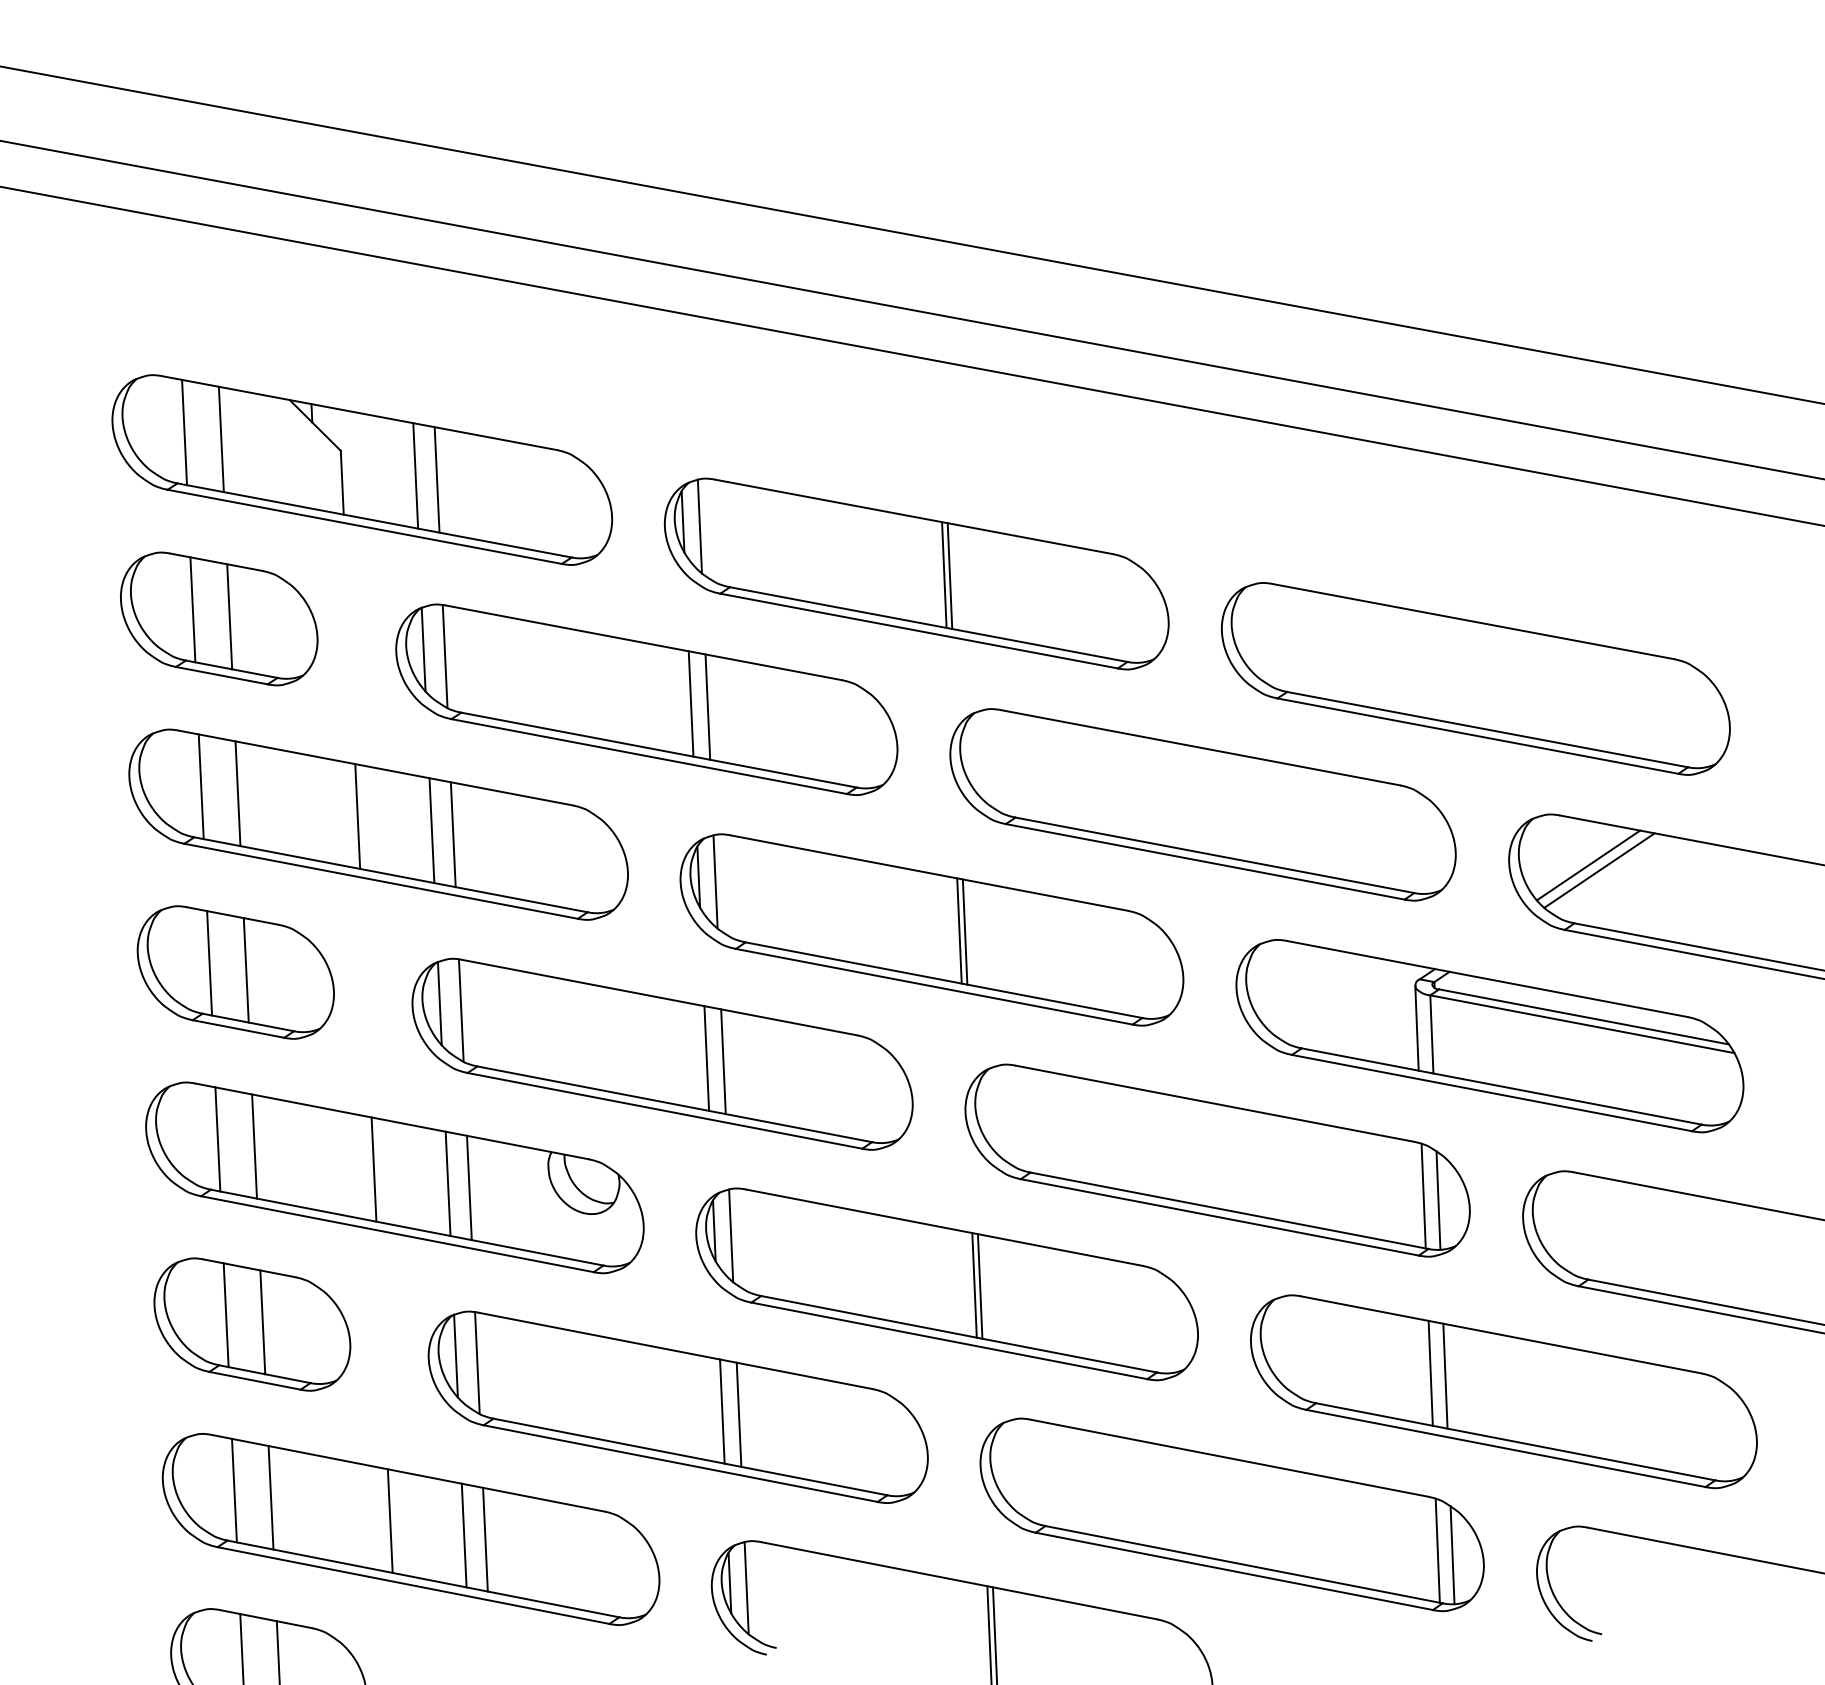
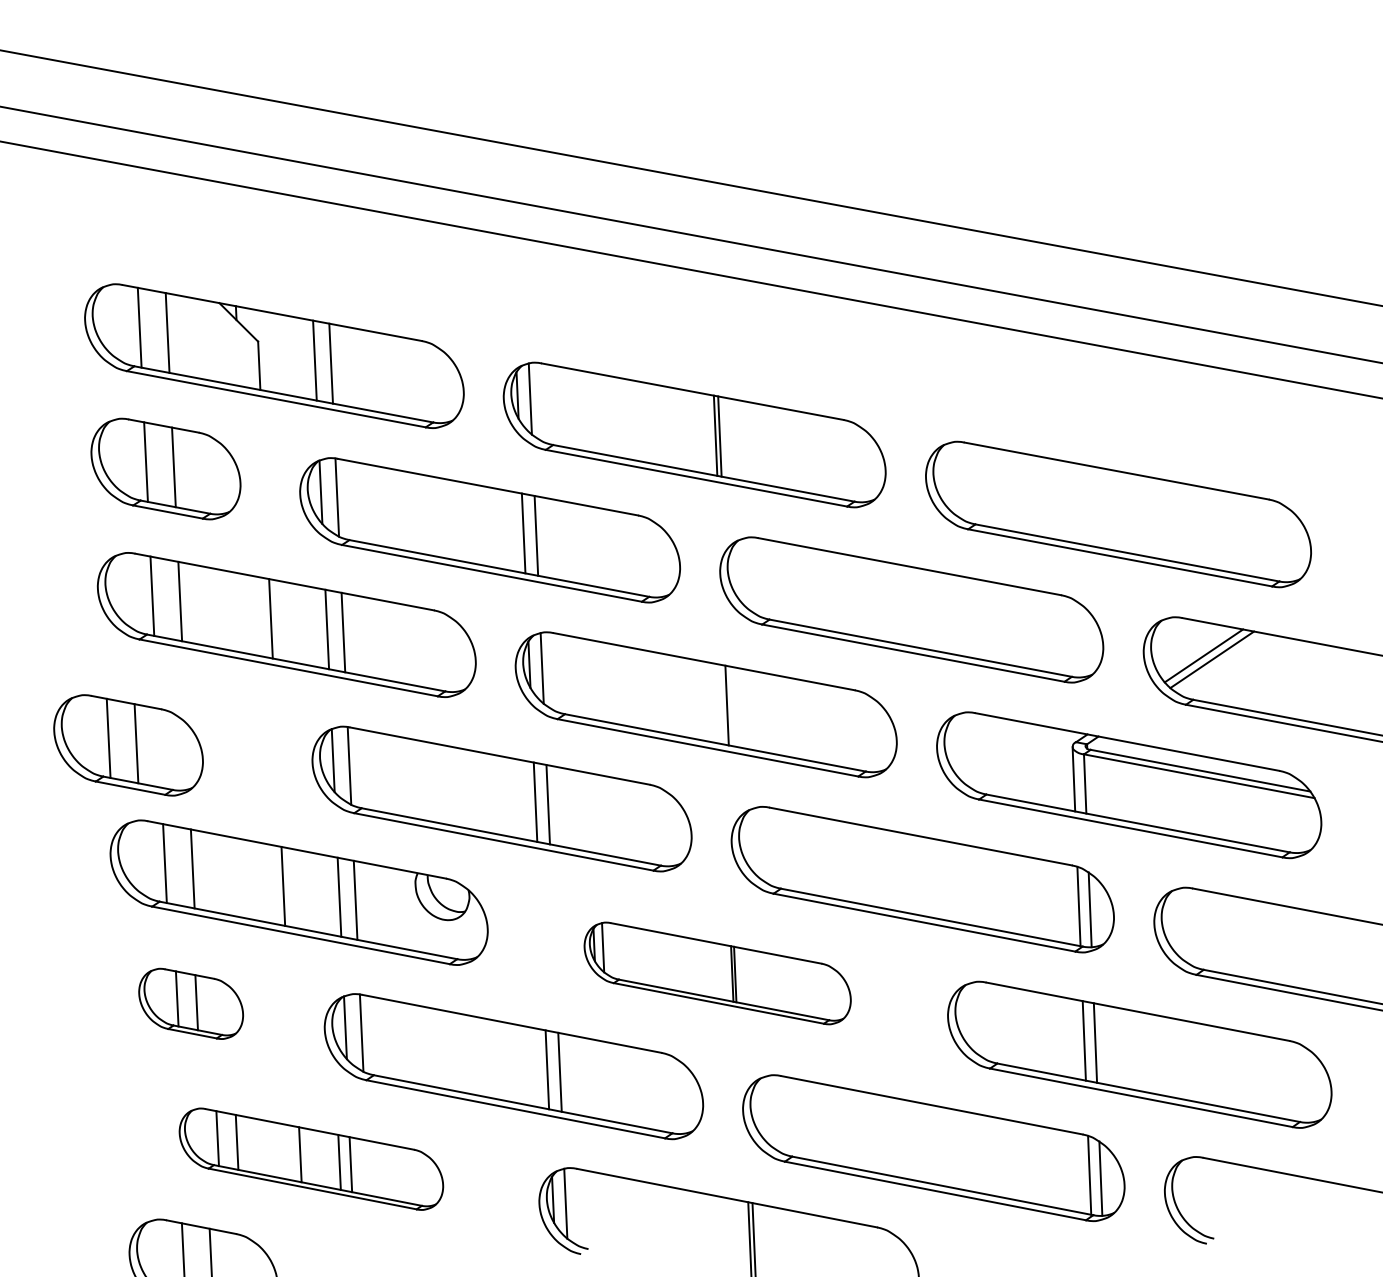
line: (964, 931) -> (730, 705), removed
part: (235, 972) -> (128, 745), moved
part: (946, 1284) -> (717, 973), size x0.7
part: (252, 1324) -> (191, 1003), size x0.7
part: (410, 1529) -> (310, 1159), size x0.7

